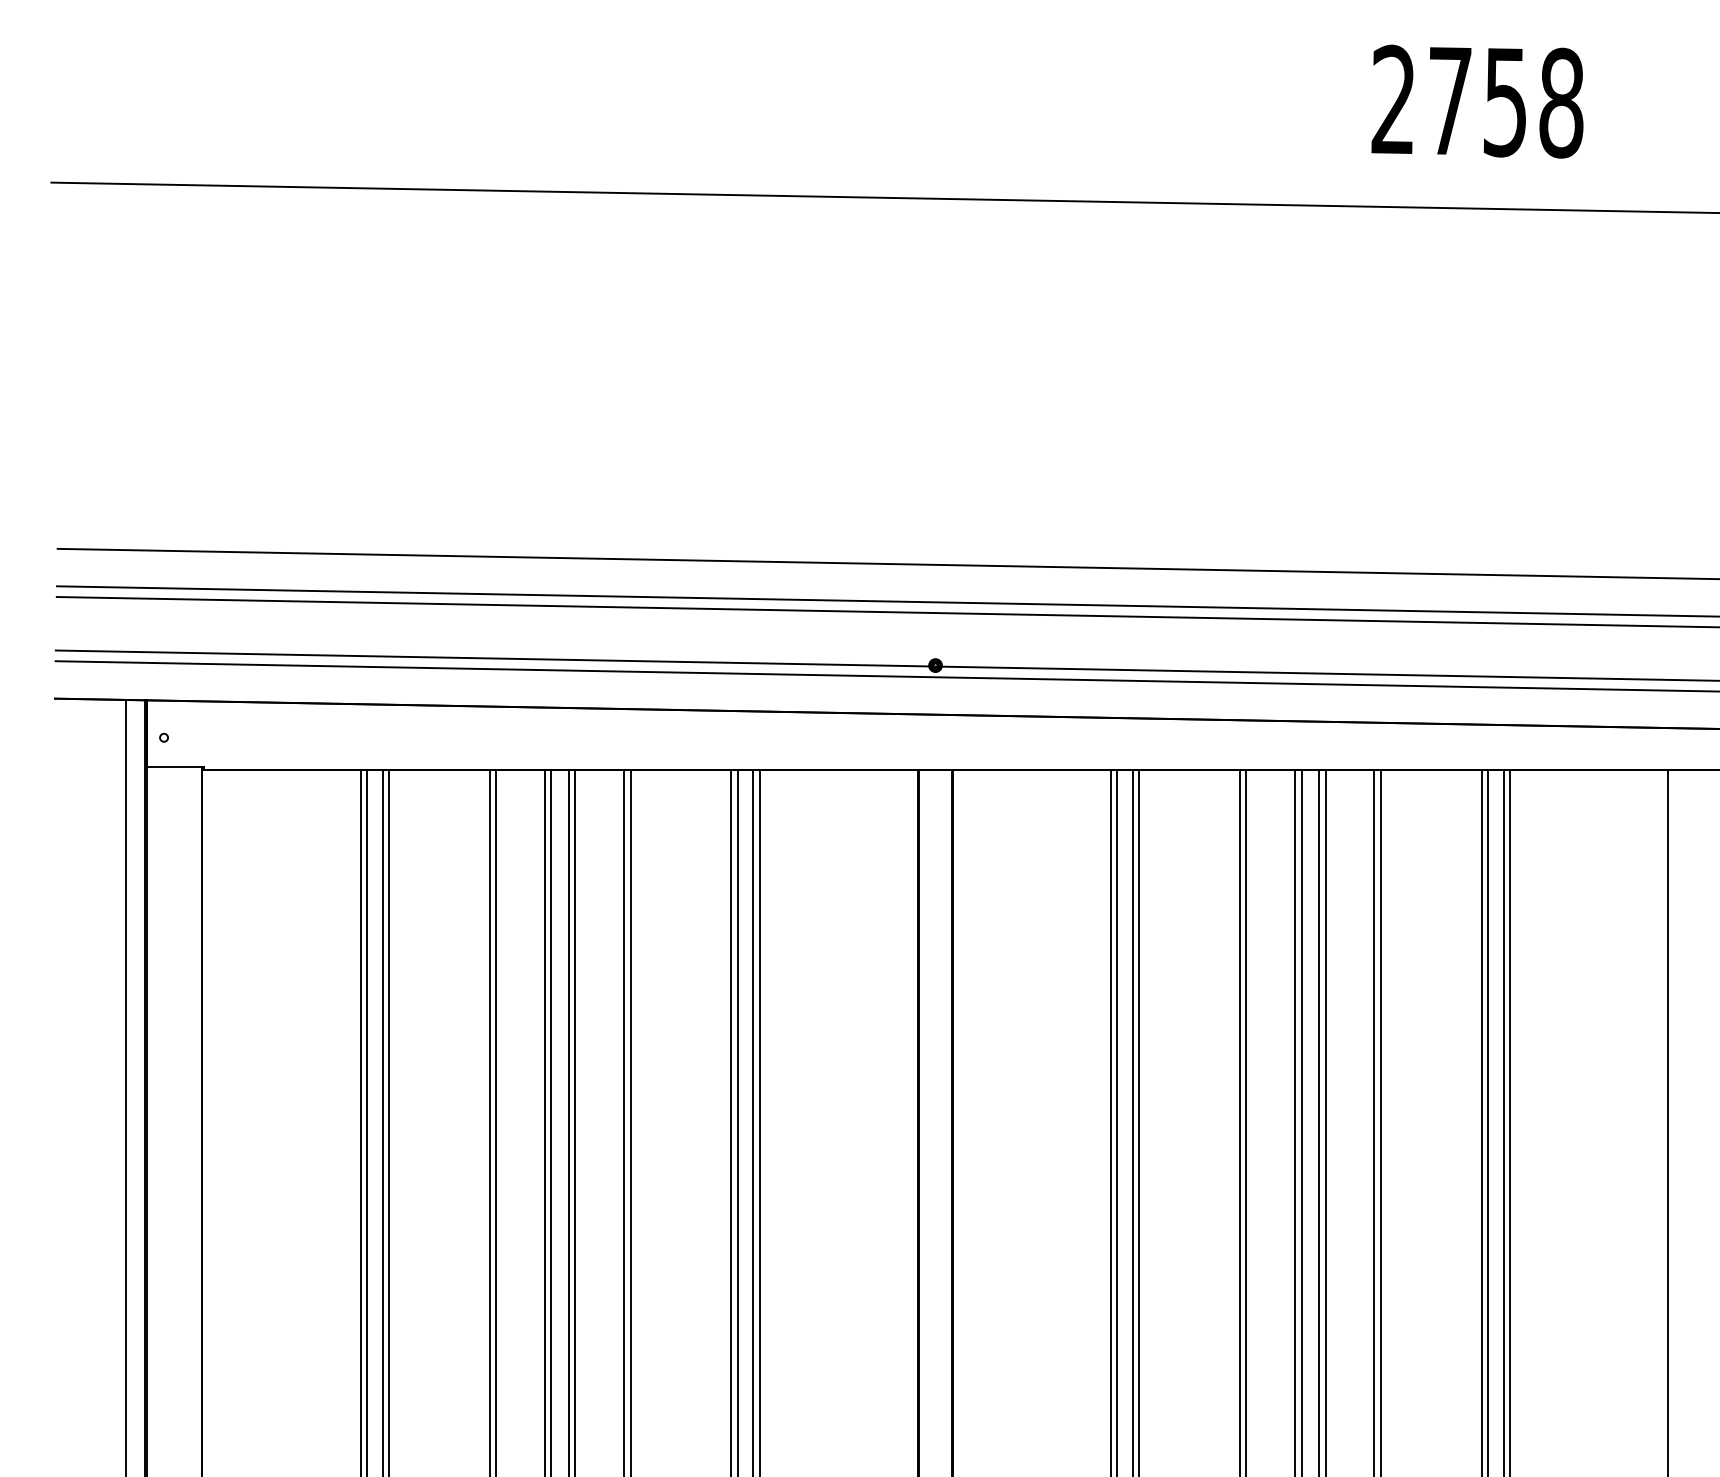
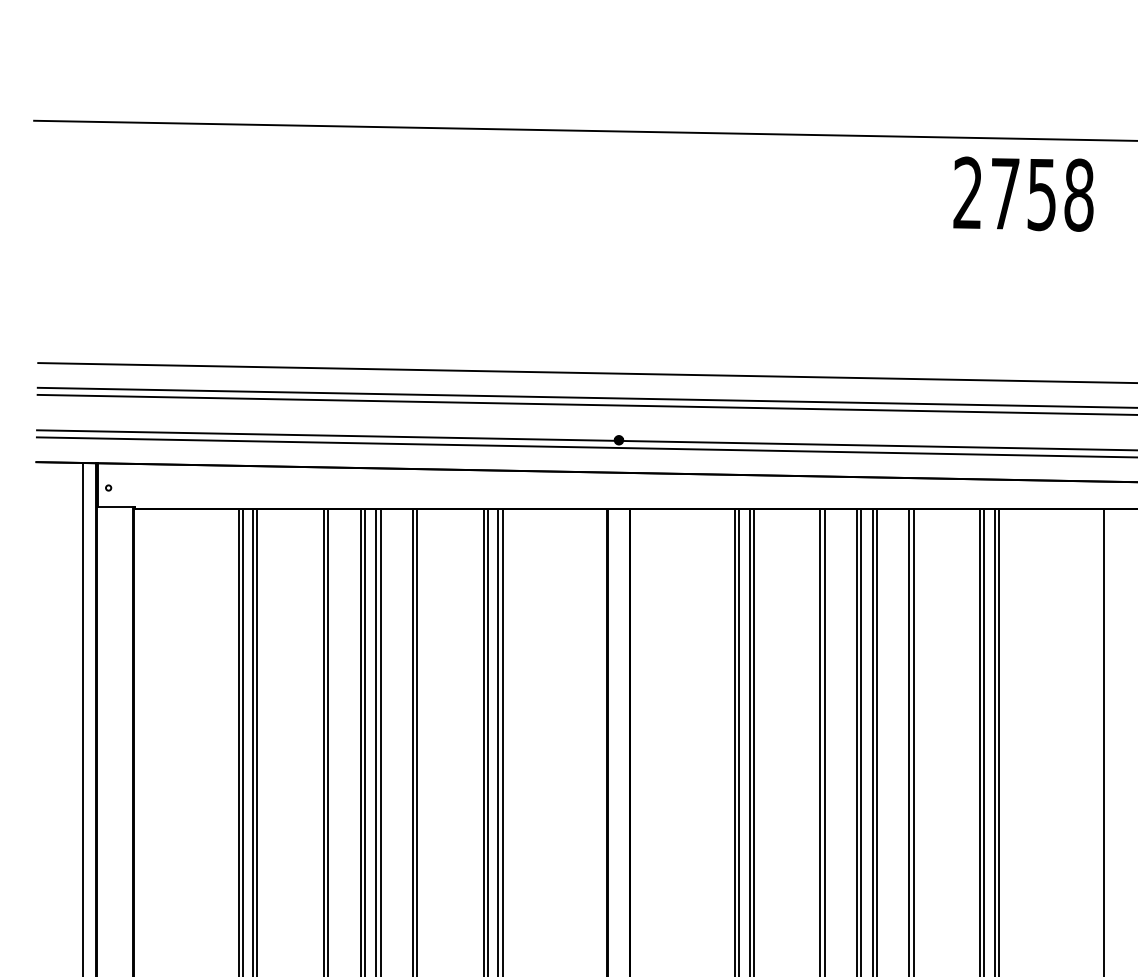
text: (1477, 100) -> (1023, 193), moved

